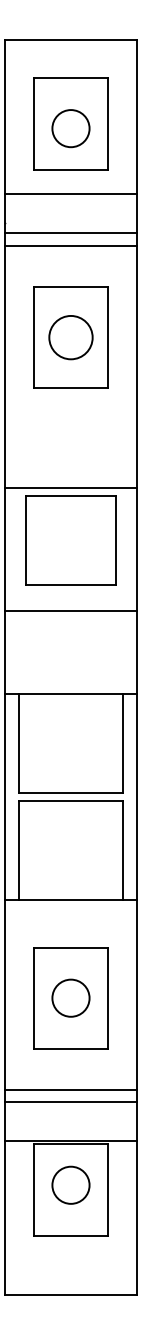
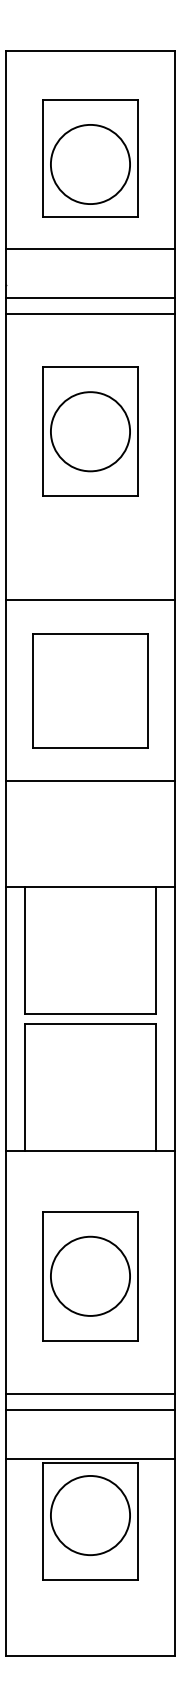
circle: (71, 128) -> (90, 164), size x1.67
circle: (71, 337) -> (90, 431), size x1.43
line: (71, 487) -> (90, 600), moved
circle: (71, 997) -> (90, 1275), size x1.67
circle: (71, 1185) -> (90, 1515), size x1.67

